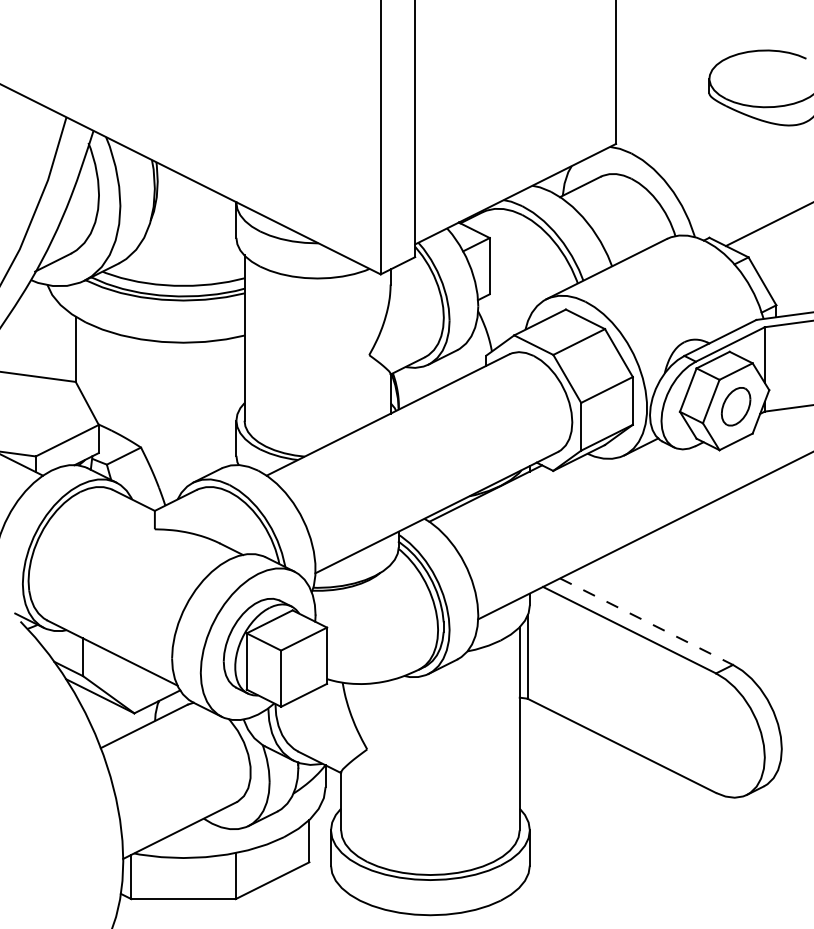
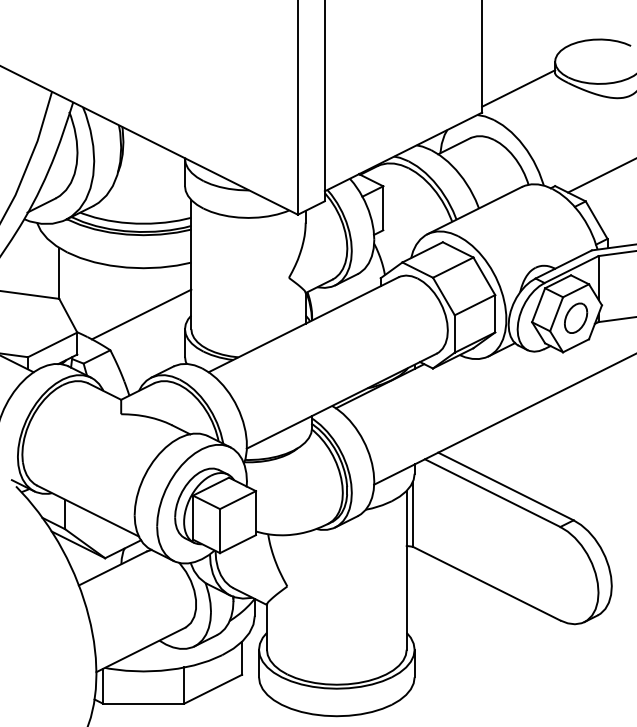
line: (662, 113) -> (518, 88), added
line: (180, 401) -> (141, 314), added
line: (645, 621) -> (505, 486), dashed -> solid

